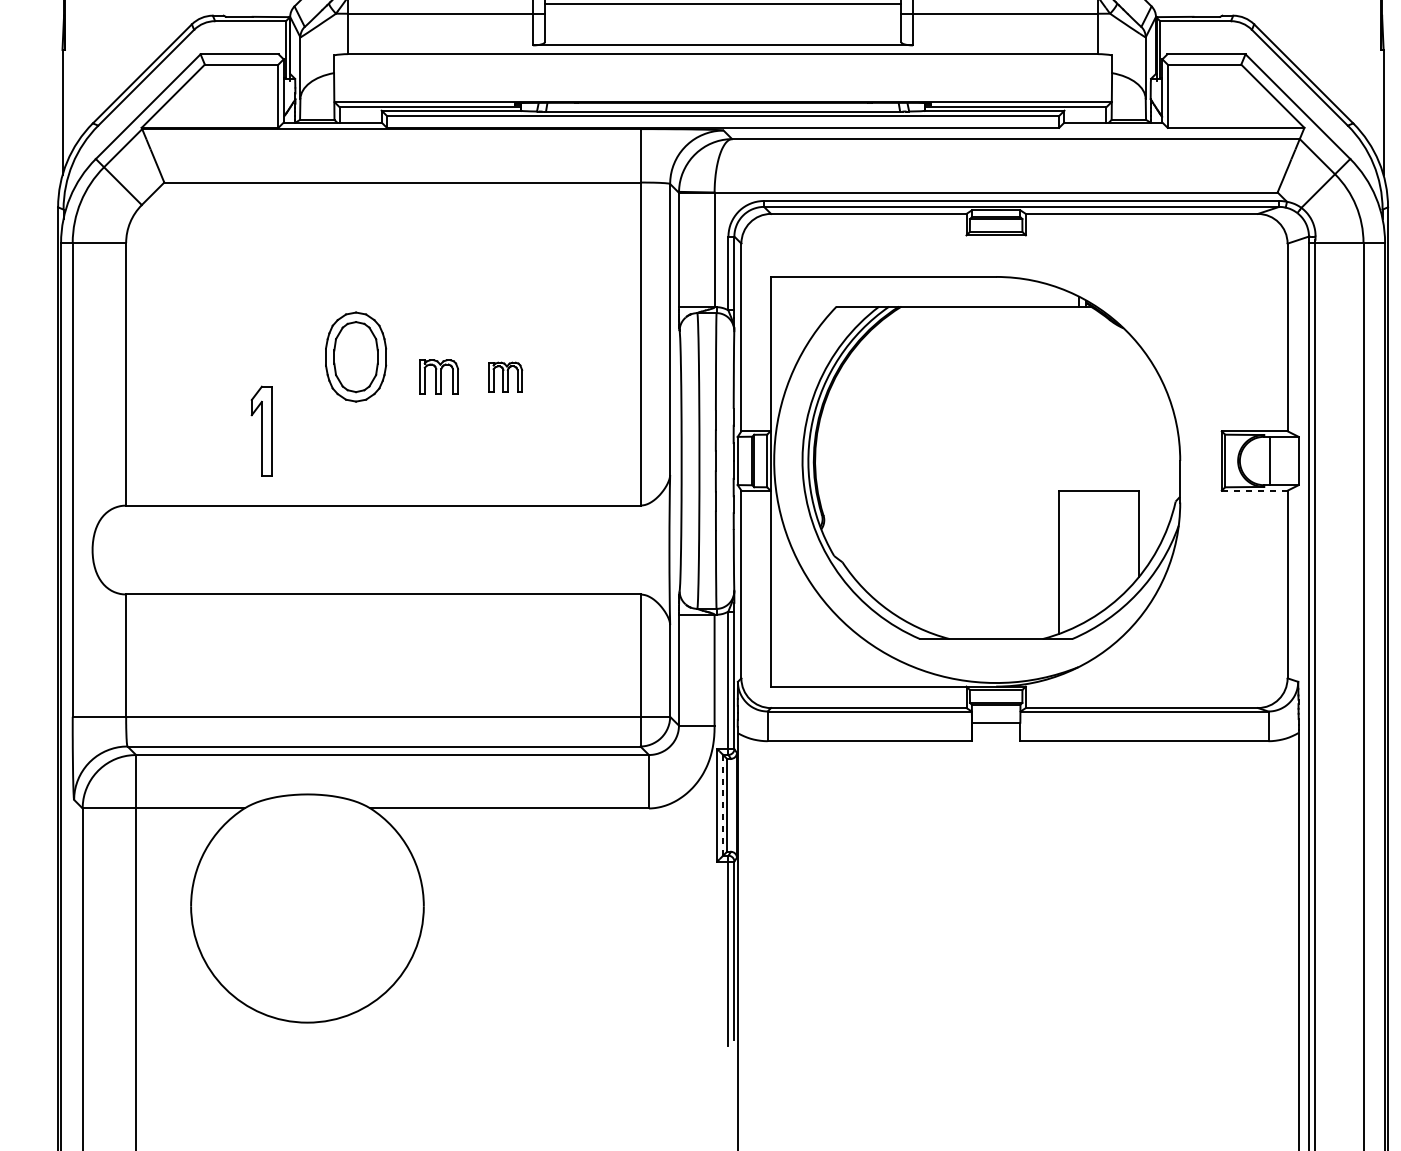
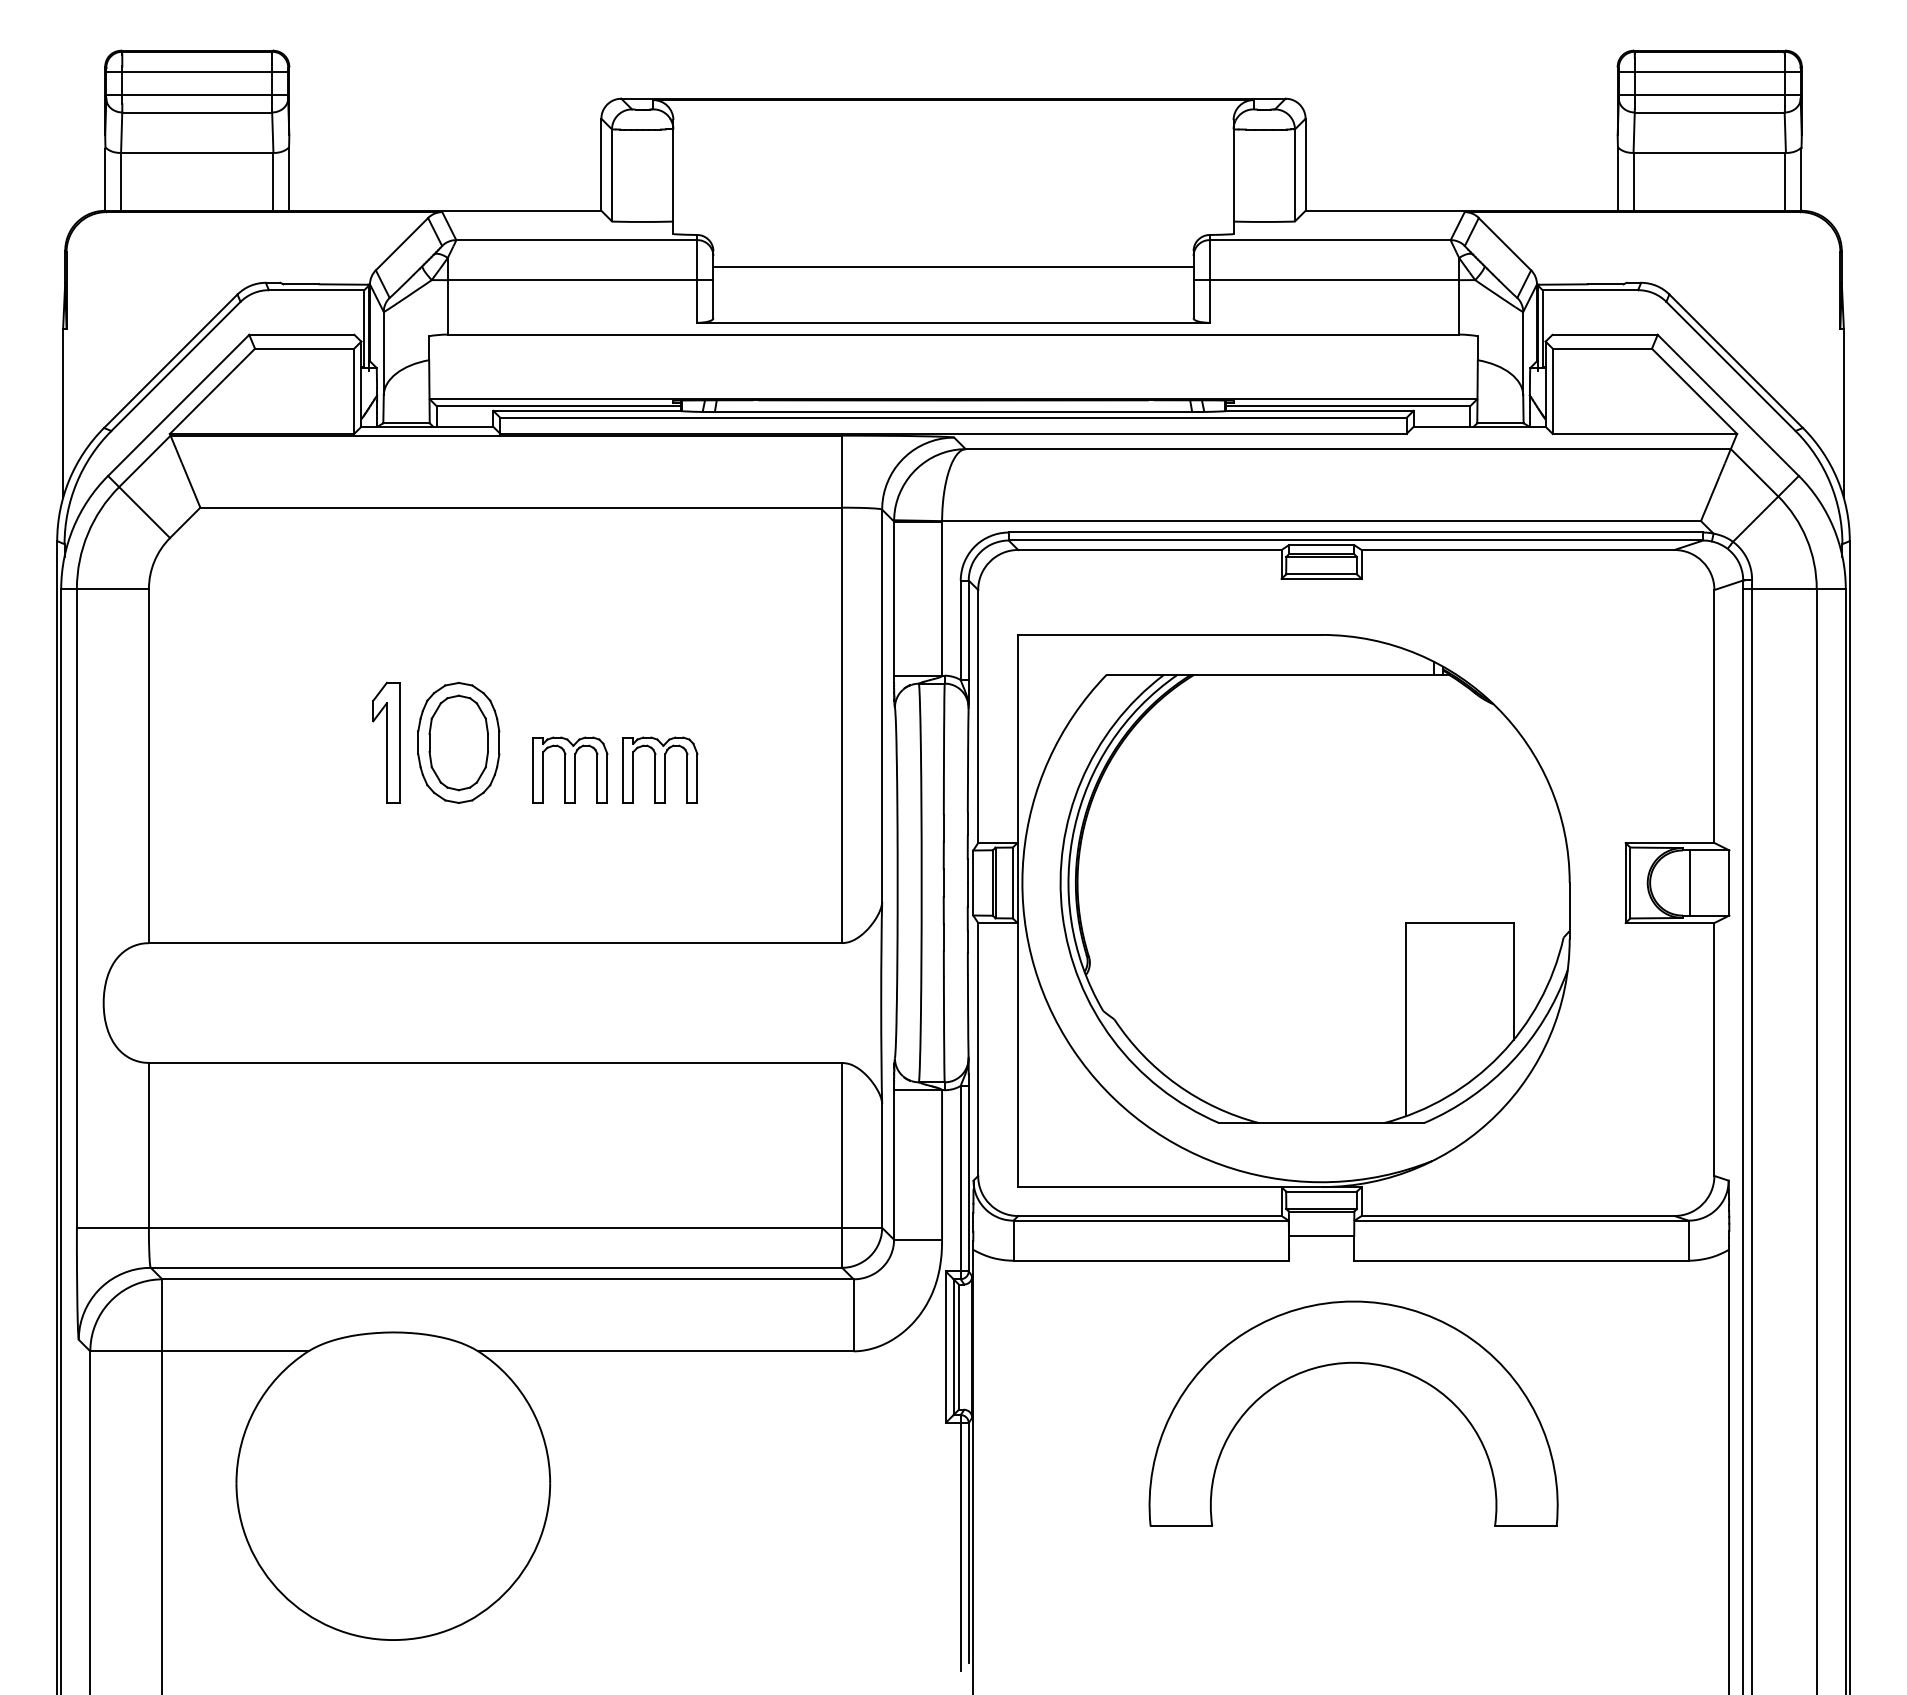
part: (438, 376) -> (570, 769), size x1.43
part: (505, 376) -> (660, 769), size x1.67
part: (261, 430) -> (386, 742), moved
line: (1254, 491) -> (1669, 923), dashed -> solid
line: (723, 805) -> (953, 1347), dashed -> solid
part: (1019, 817) -> (1353, 1363), added

